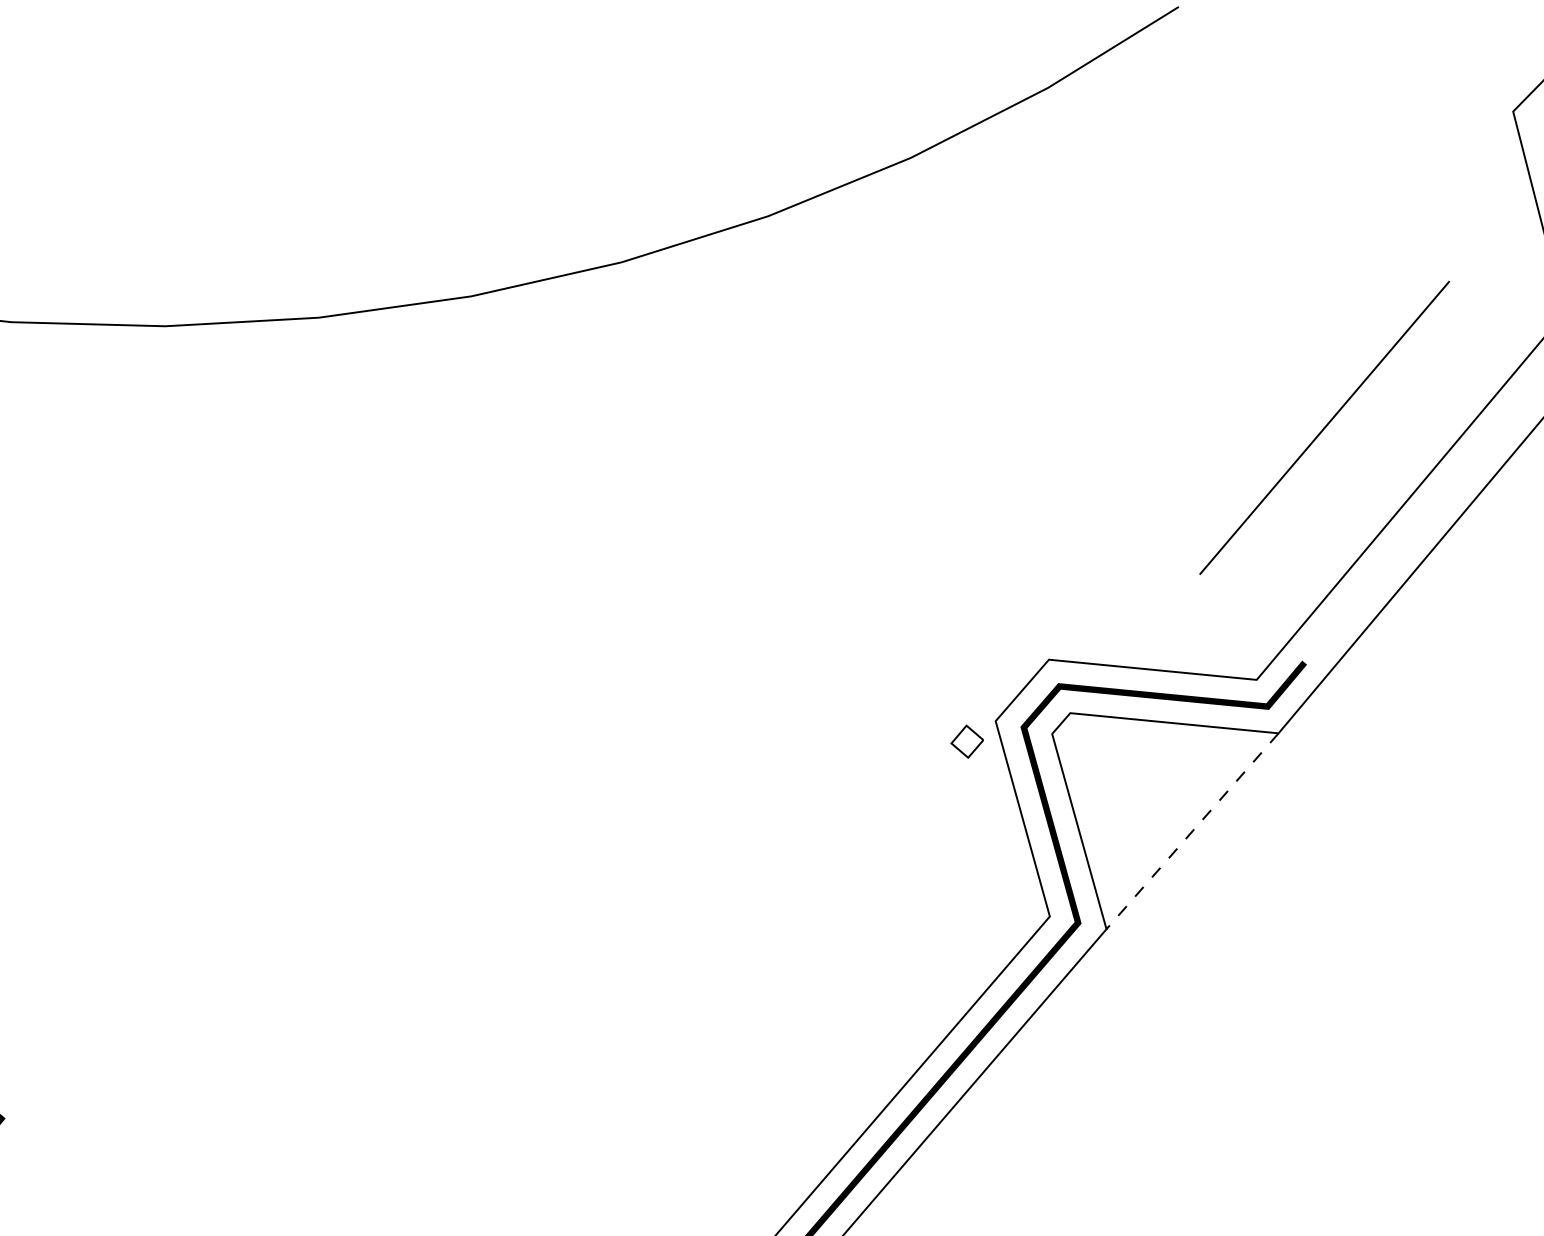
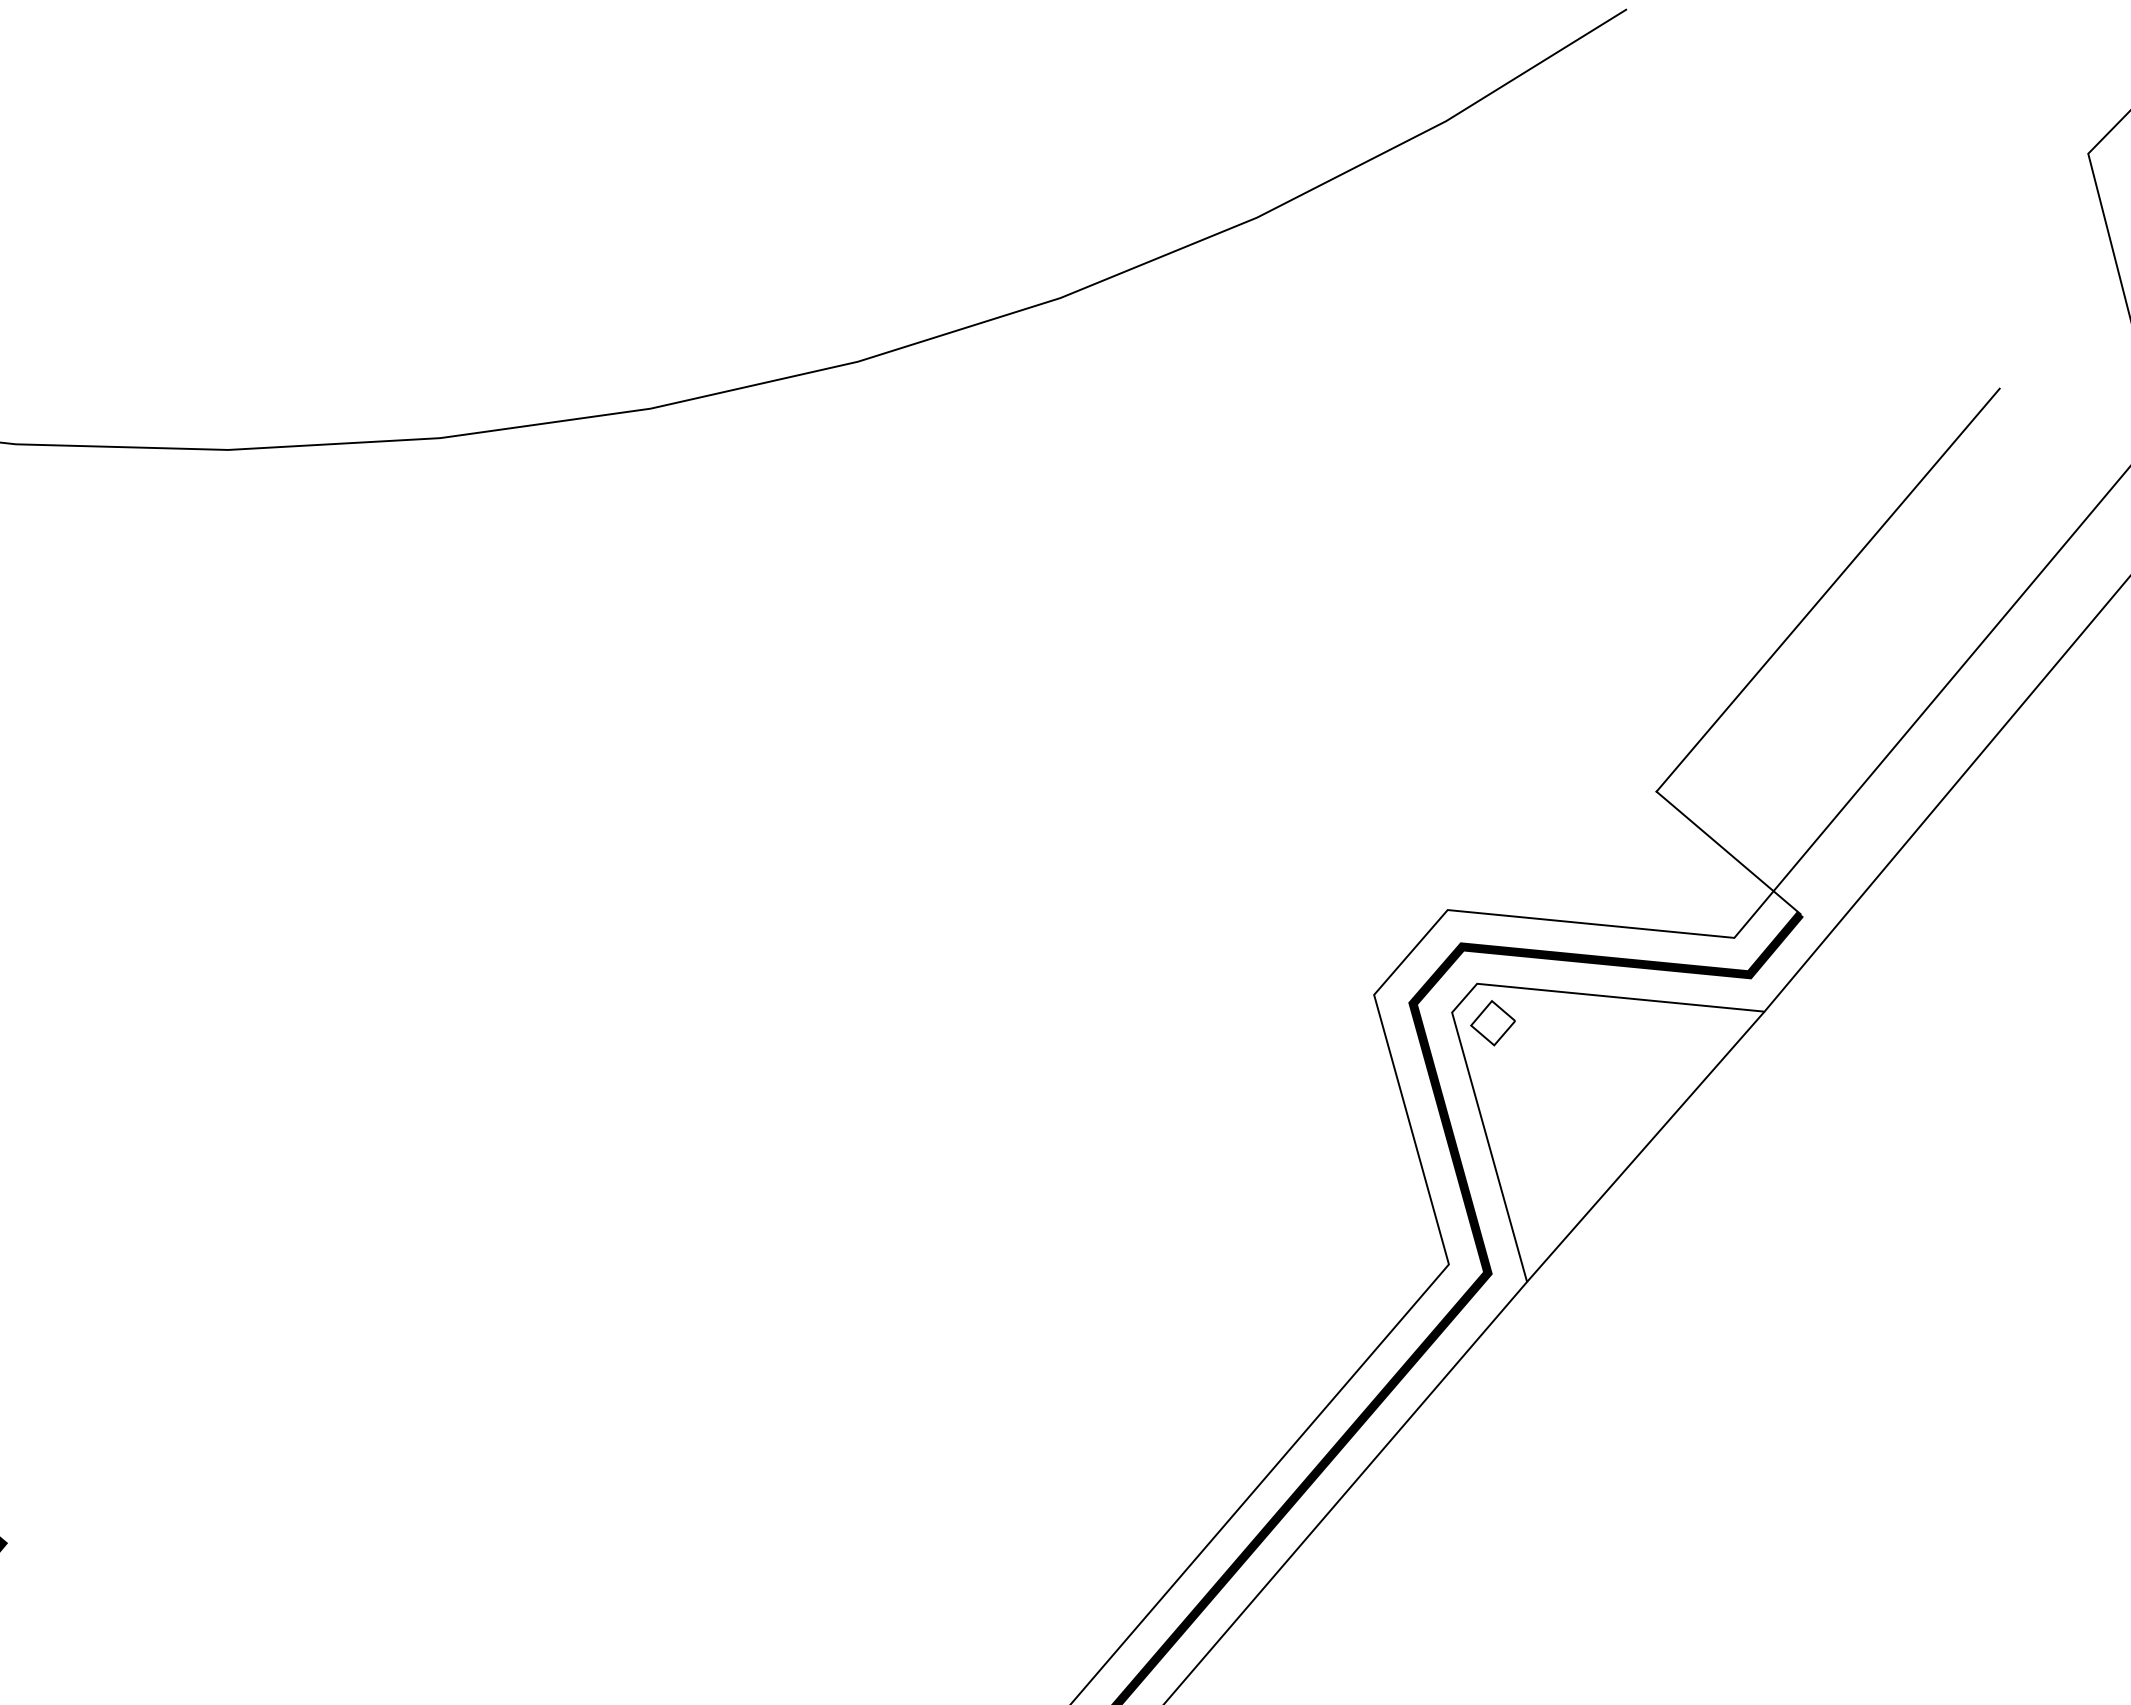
line: (1252, 618) -> (1728, 852), added
part: (966, 741) -> (1492, 1023), moved
line: (1192, 831) -> (1645, 1146), dashed -> solid

